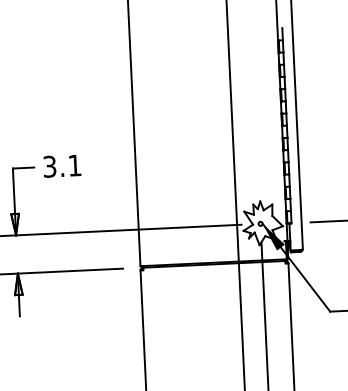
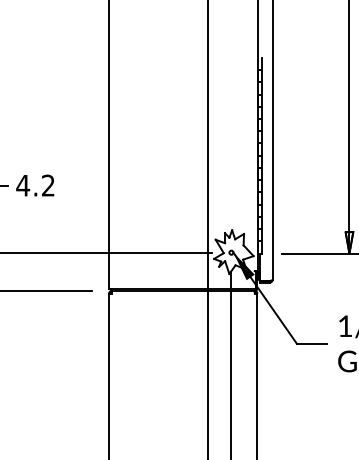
text: (62, 166) -> (35, 185), 3.1 -> 4.2

